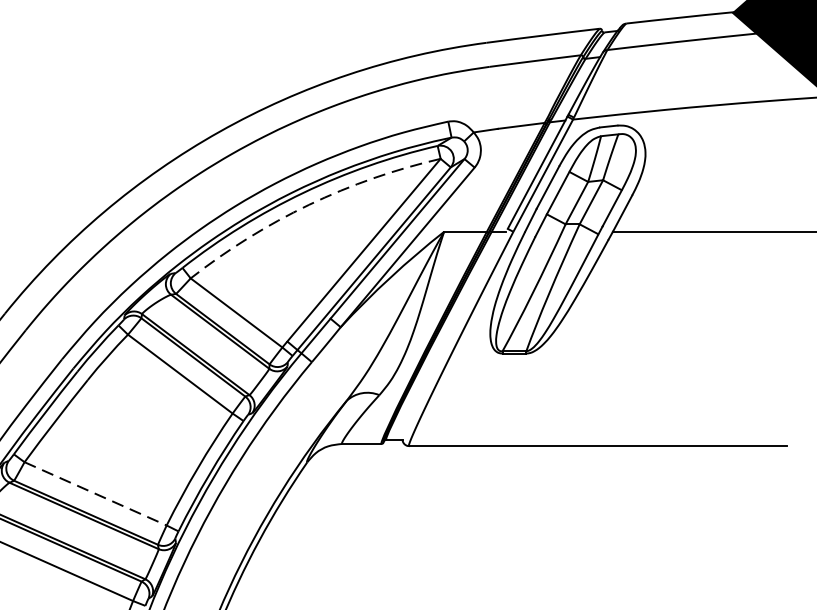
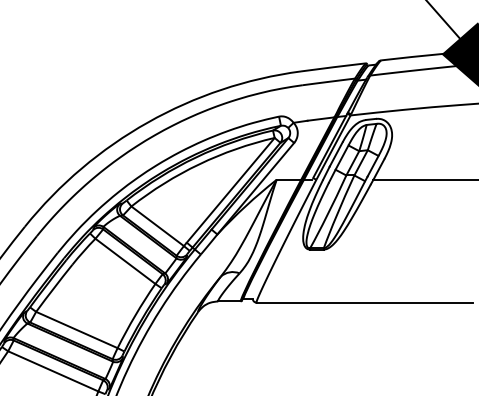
arc: (309, 205) -> (199, 164), dashed -> solid
line: (94, 494) -> (76, 330), dashed -> solid

